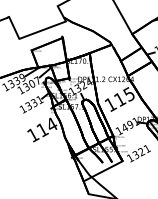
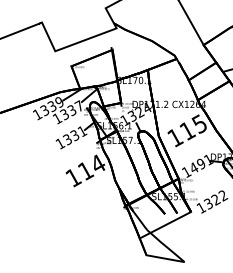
text: (31, 84) -> (71, 111), 1307 -> 1337
text: (147, 148) -> (223, 195), 1321 -> 1322

